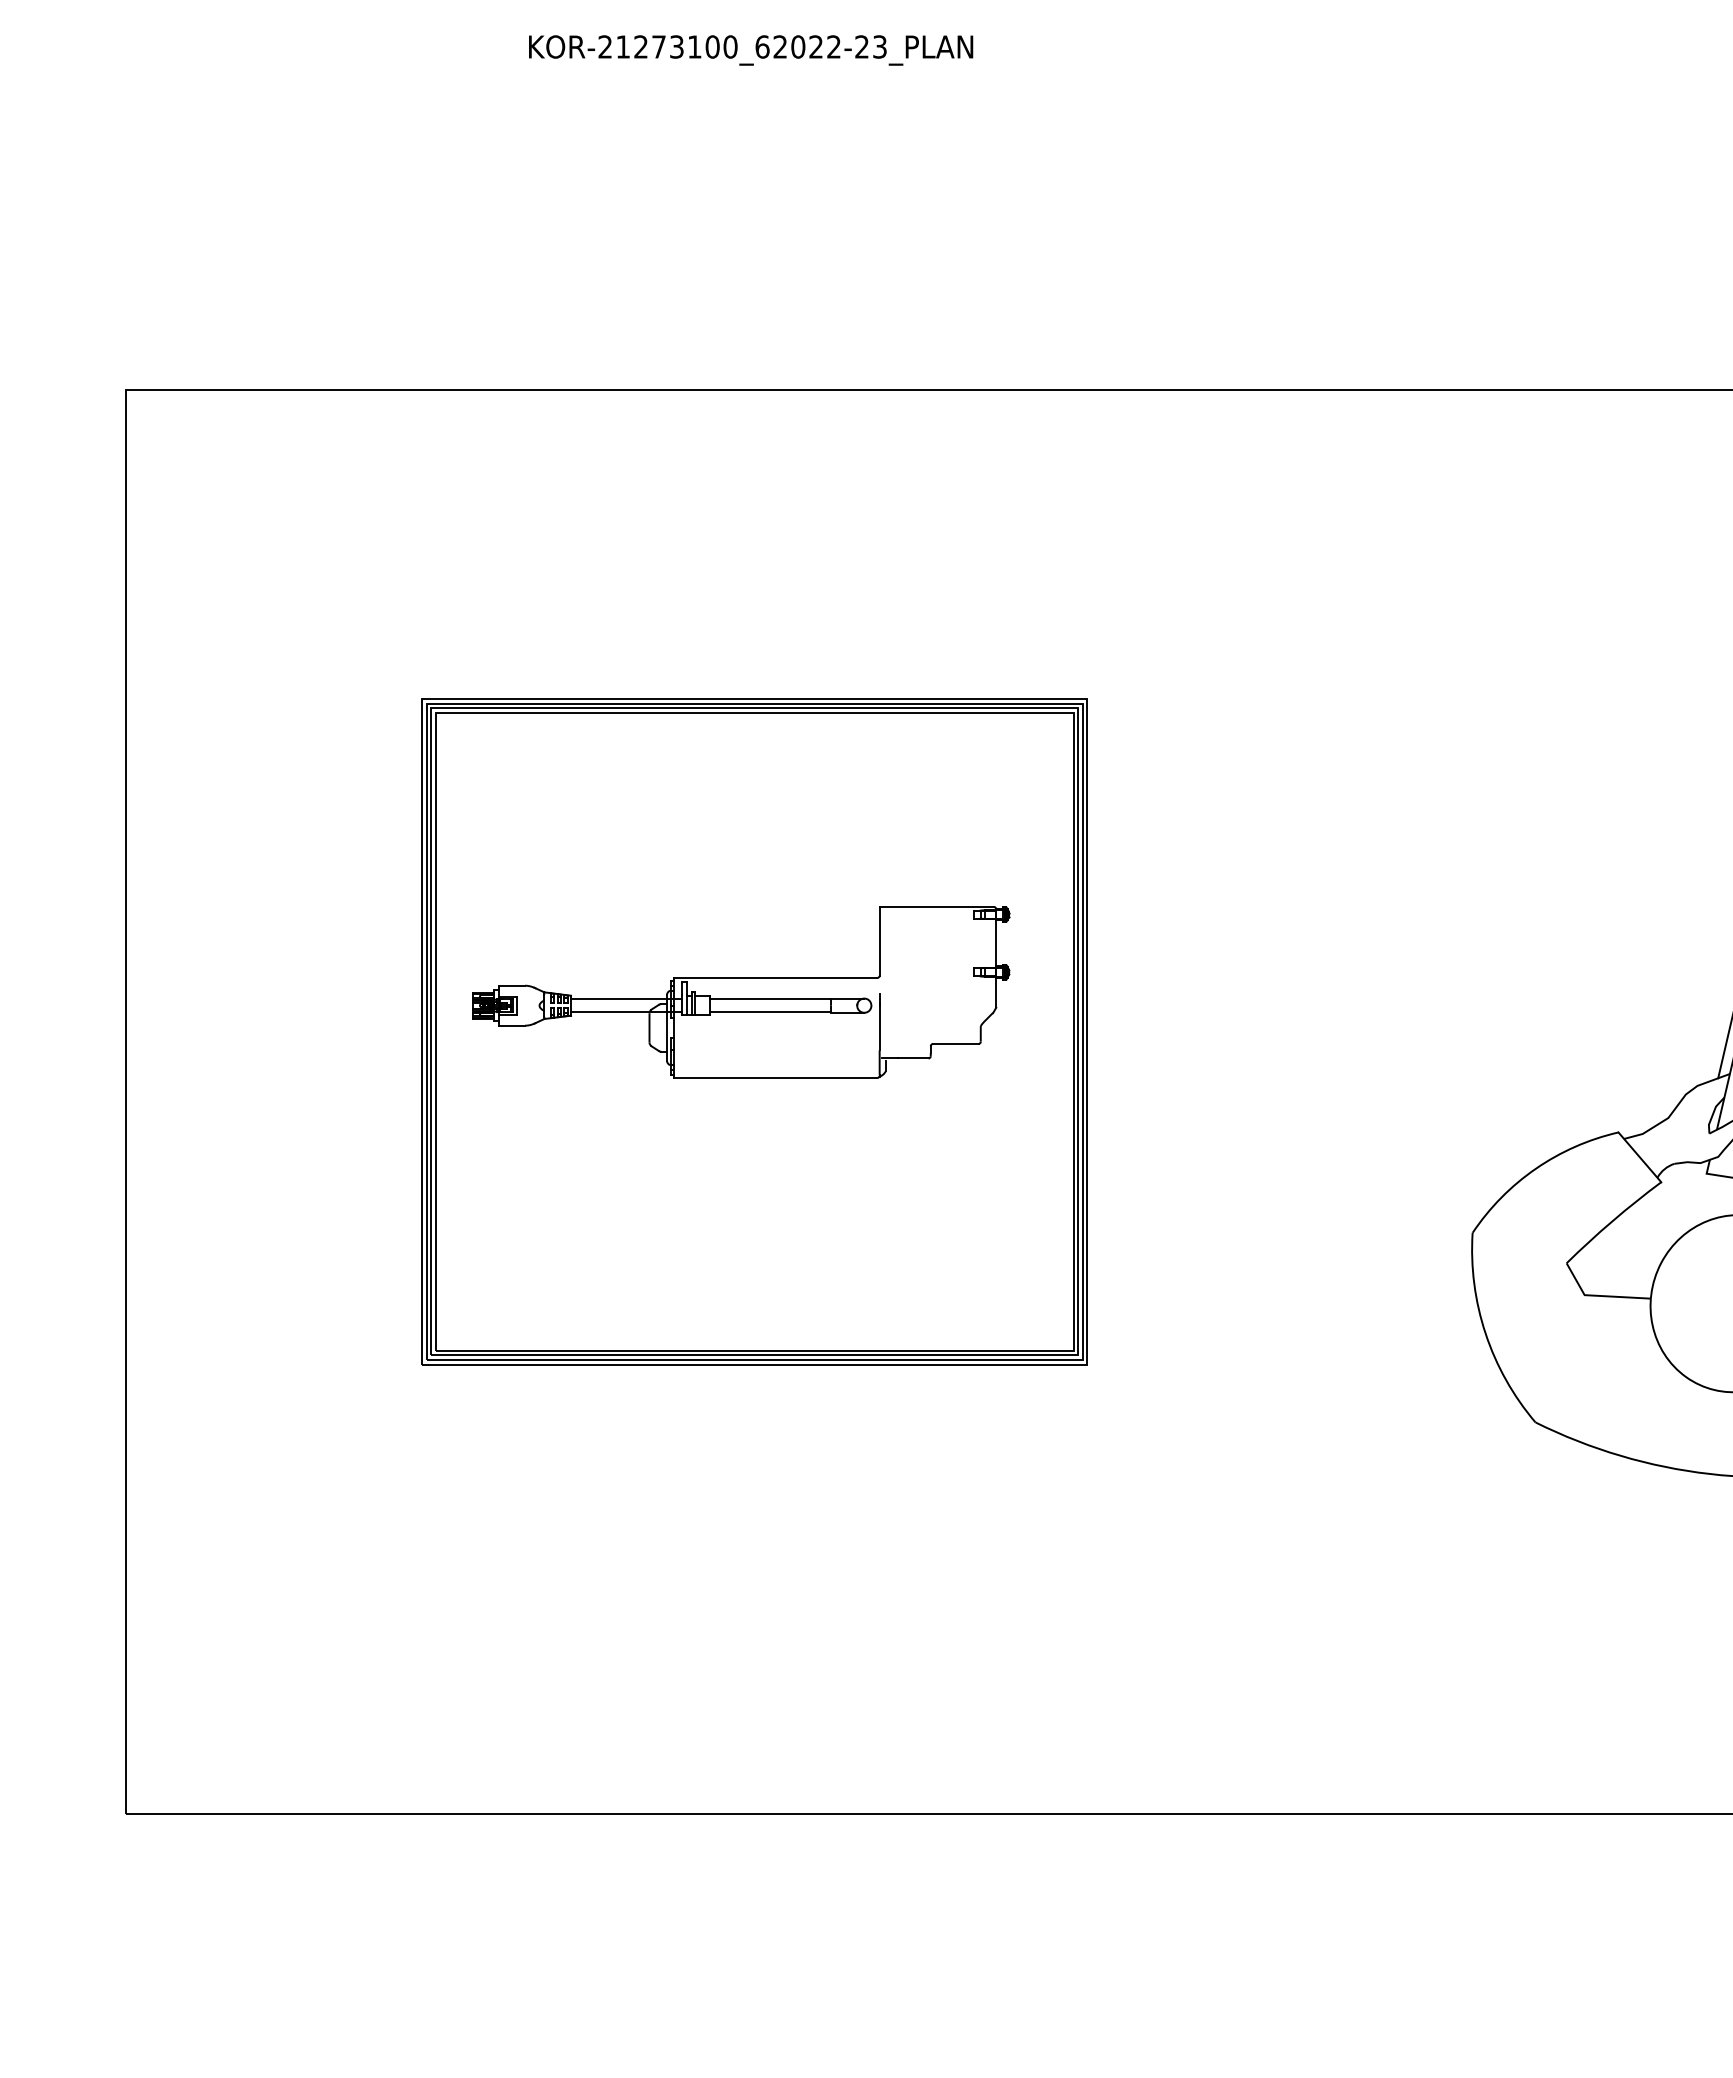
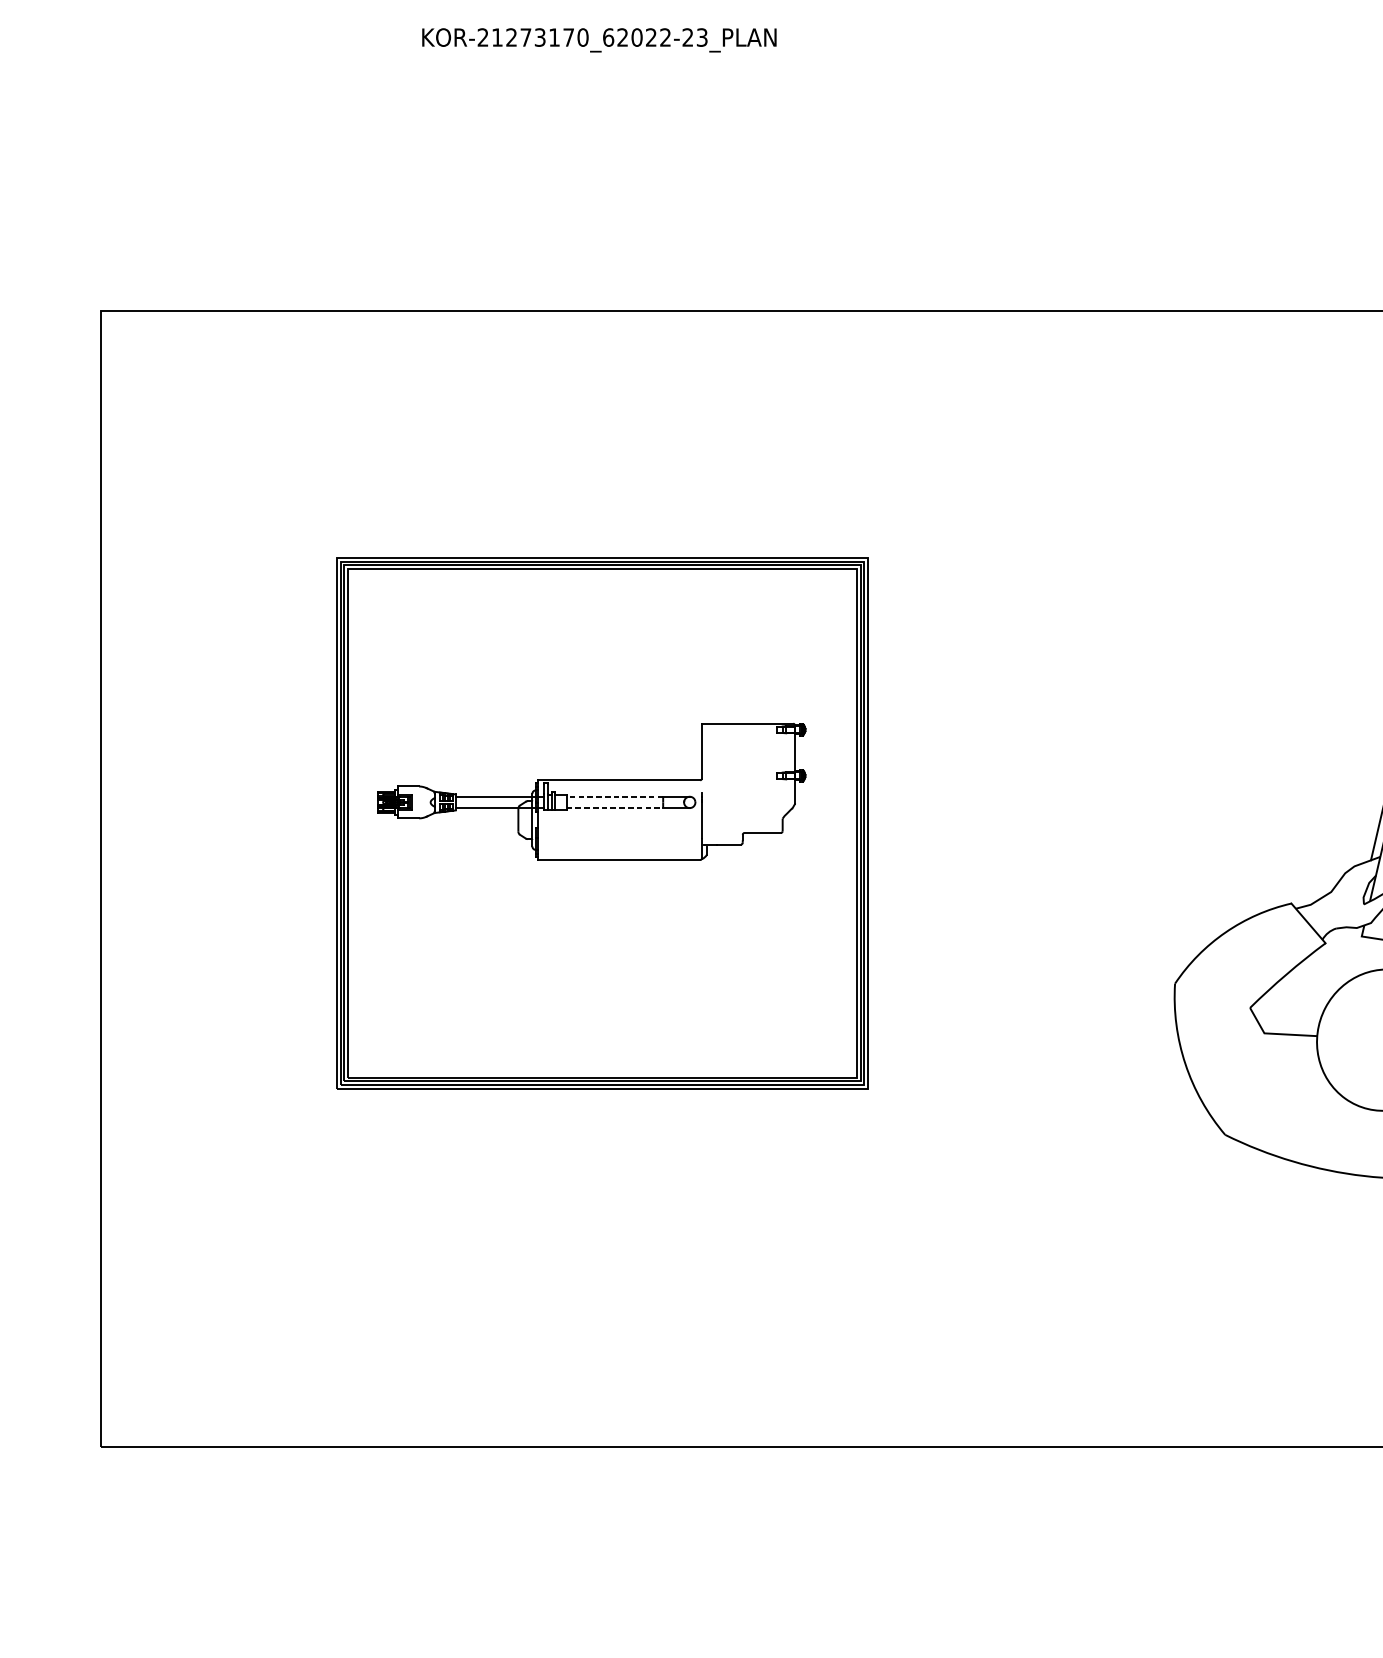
text: (712, 46) -> (568, 37), KOR-21273100_62022-23_PLAN -> KOR-21273170_62022-23_PLAN
line: (770, 999) -> (614, 797), solid -> dashed
line: (770, 1012) -> (614, 807), solid -> dashed

